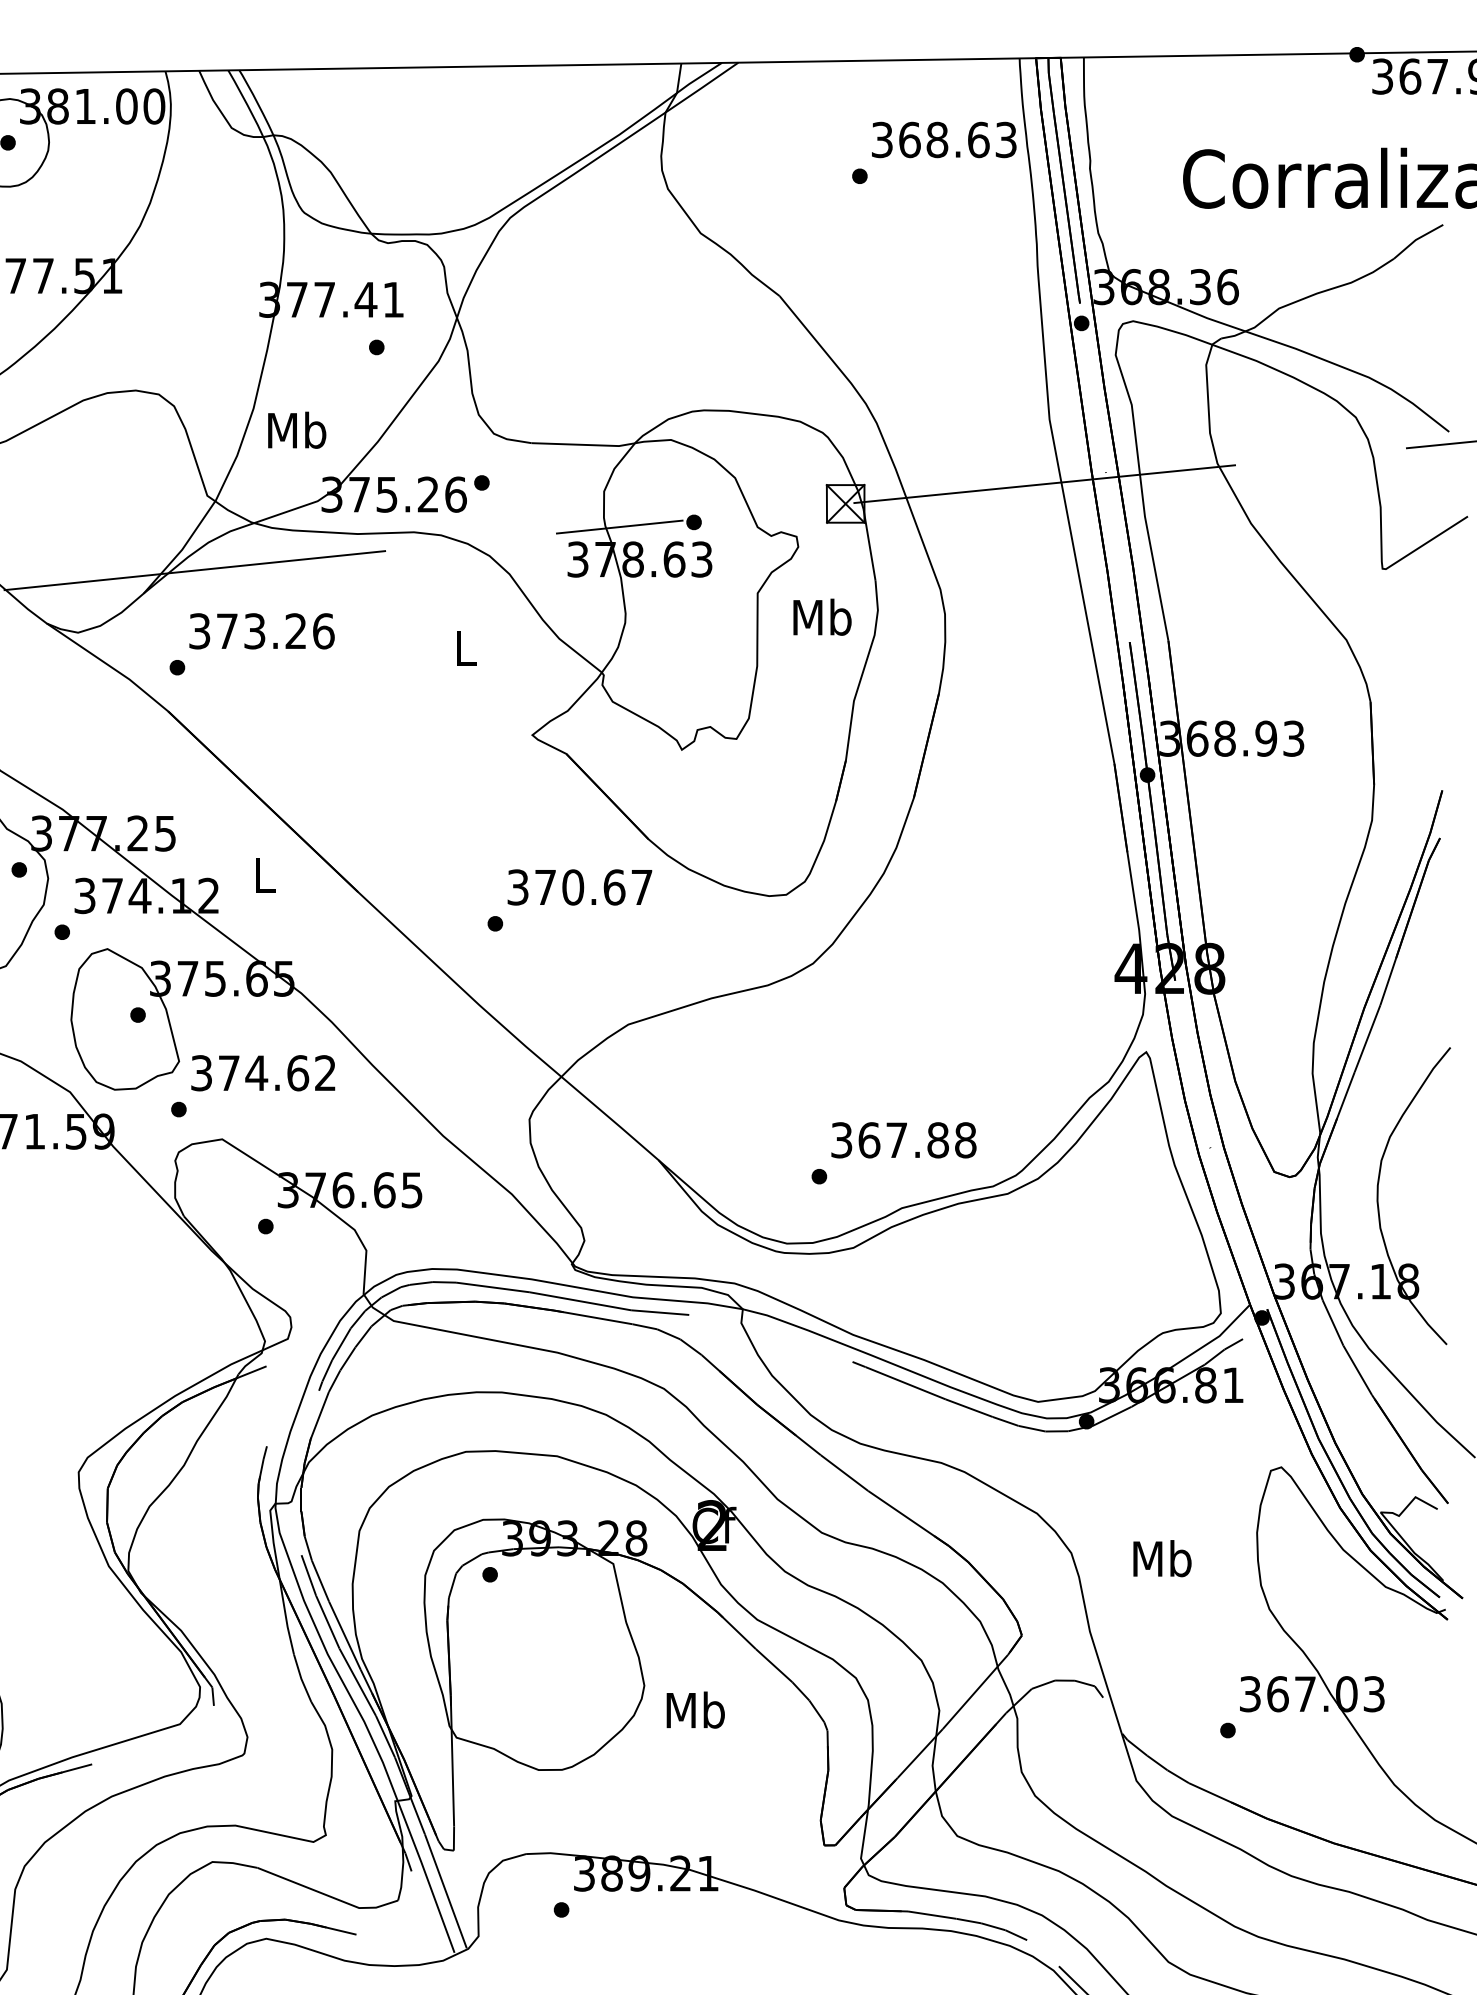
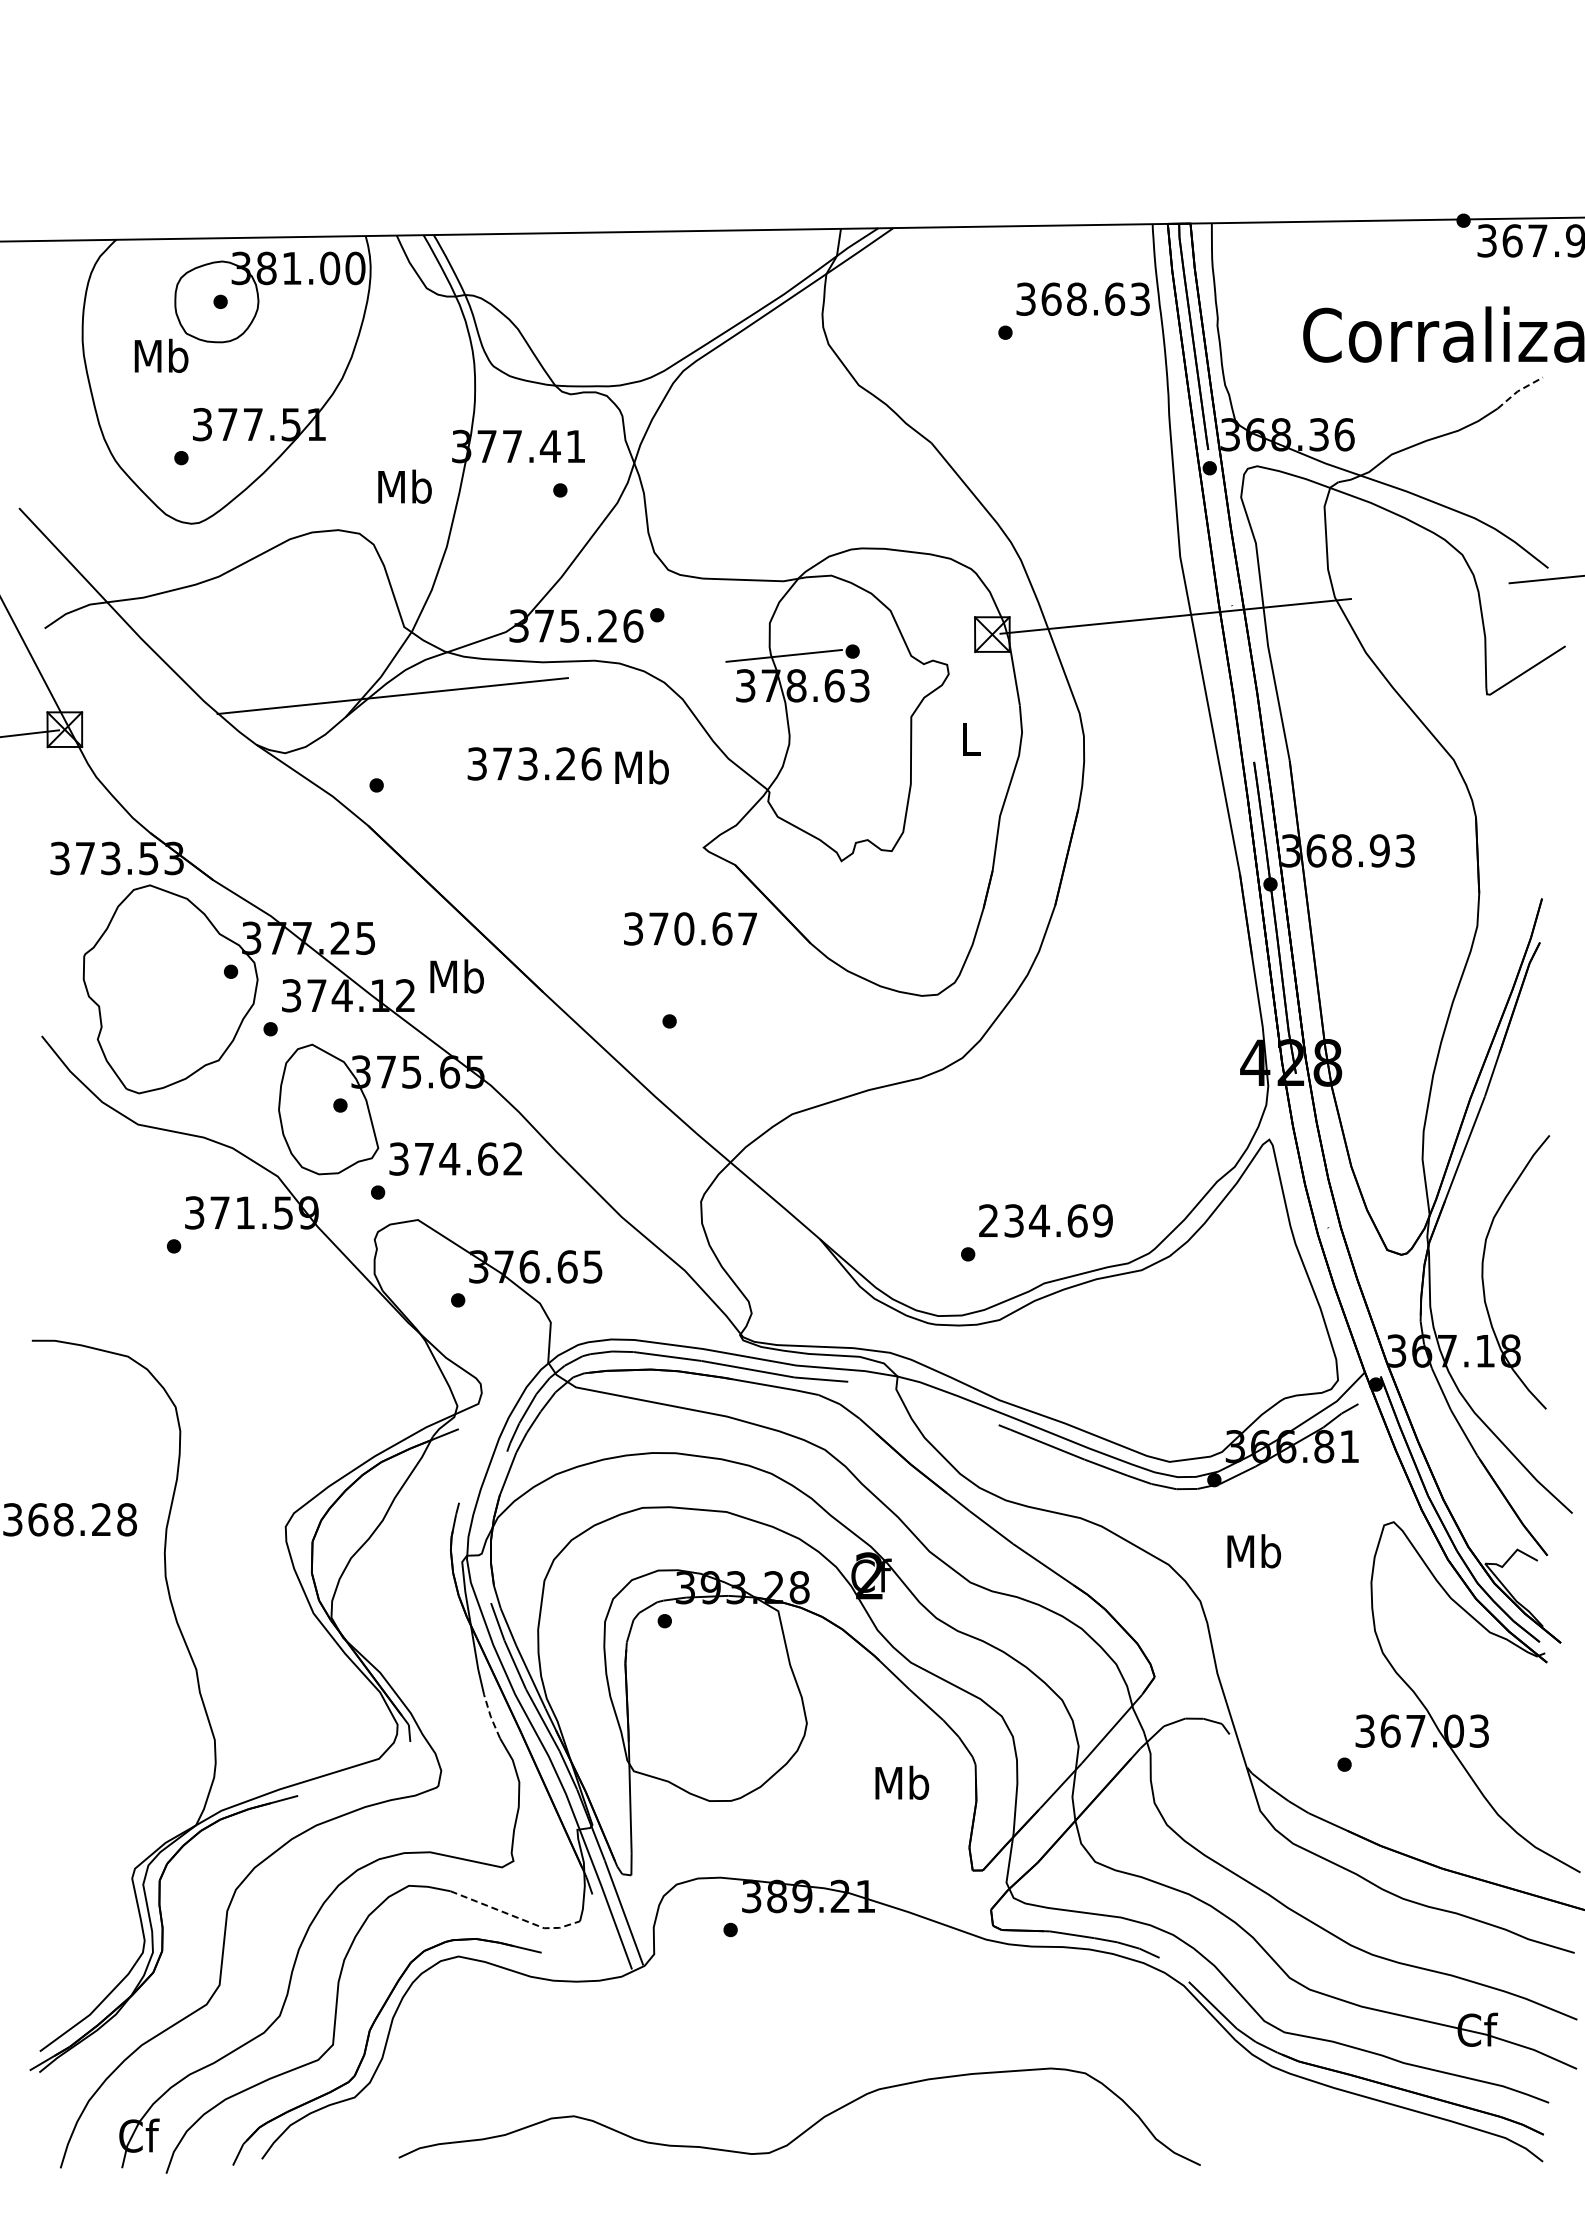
line: (1416, 238) -> (1518, 390), solid -> dashed
text: (296, 430) -> (404, 486), moved
text: (821, 616) -> (970, 738), Mb -> L
text: (261, 630) -> (534, 763), moved
text: (464, 648) -> (641, 767), L -> Mb
text: (264, 875) -> (456, 976), L -> Mb
text: (579, 886) -> (690, 928), moved
text: (903, 1139) -> (1045, 1220), 367.88 -> 234.69
text: (1162, 1558) -> (1254, 1551), moved
line: (300, 1679) -> (490, 1717), solid -> dashed
text: (696, 1709) -> (902, 1782), moved
line: (329, 1896) -> (516, 1917), solid -> dashed

